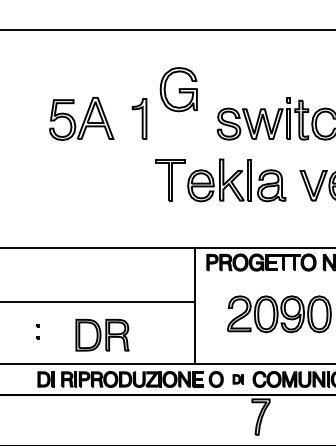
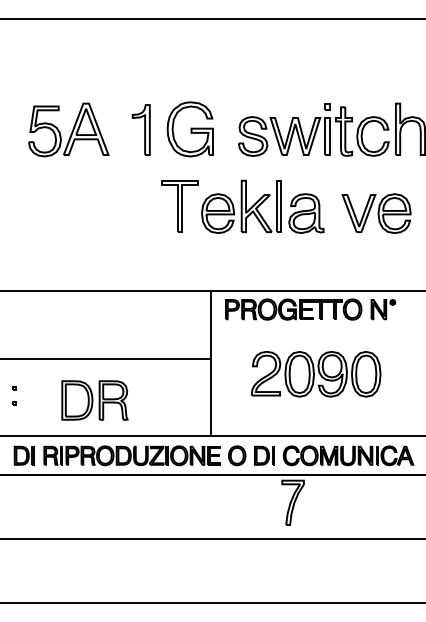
part: (178, 89) -> (189, 129), moved
part: (238, 379) -> (264, 455), size x1.67

